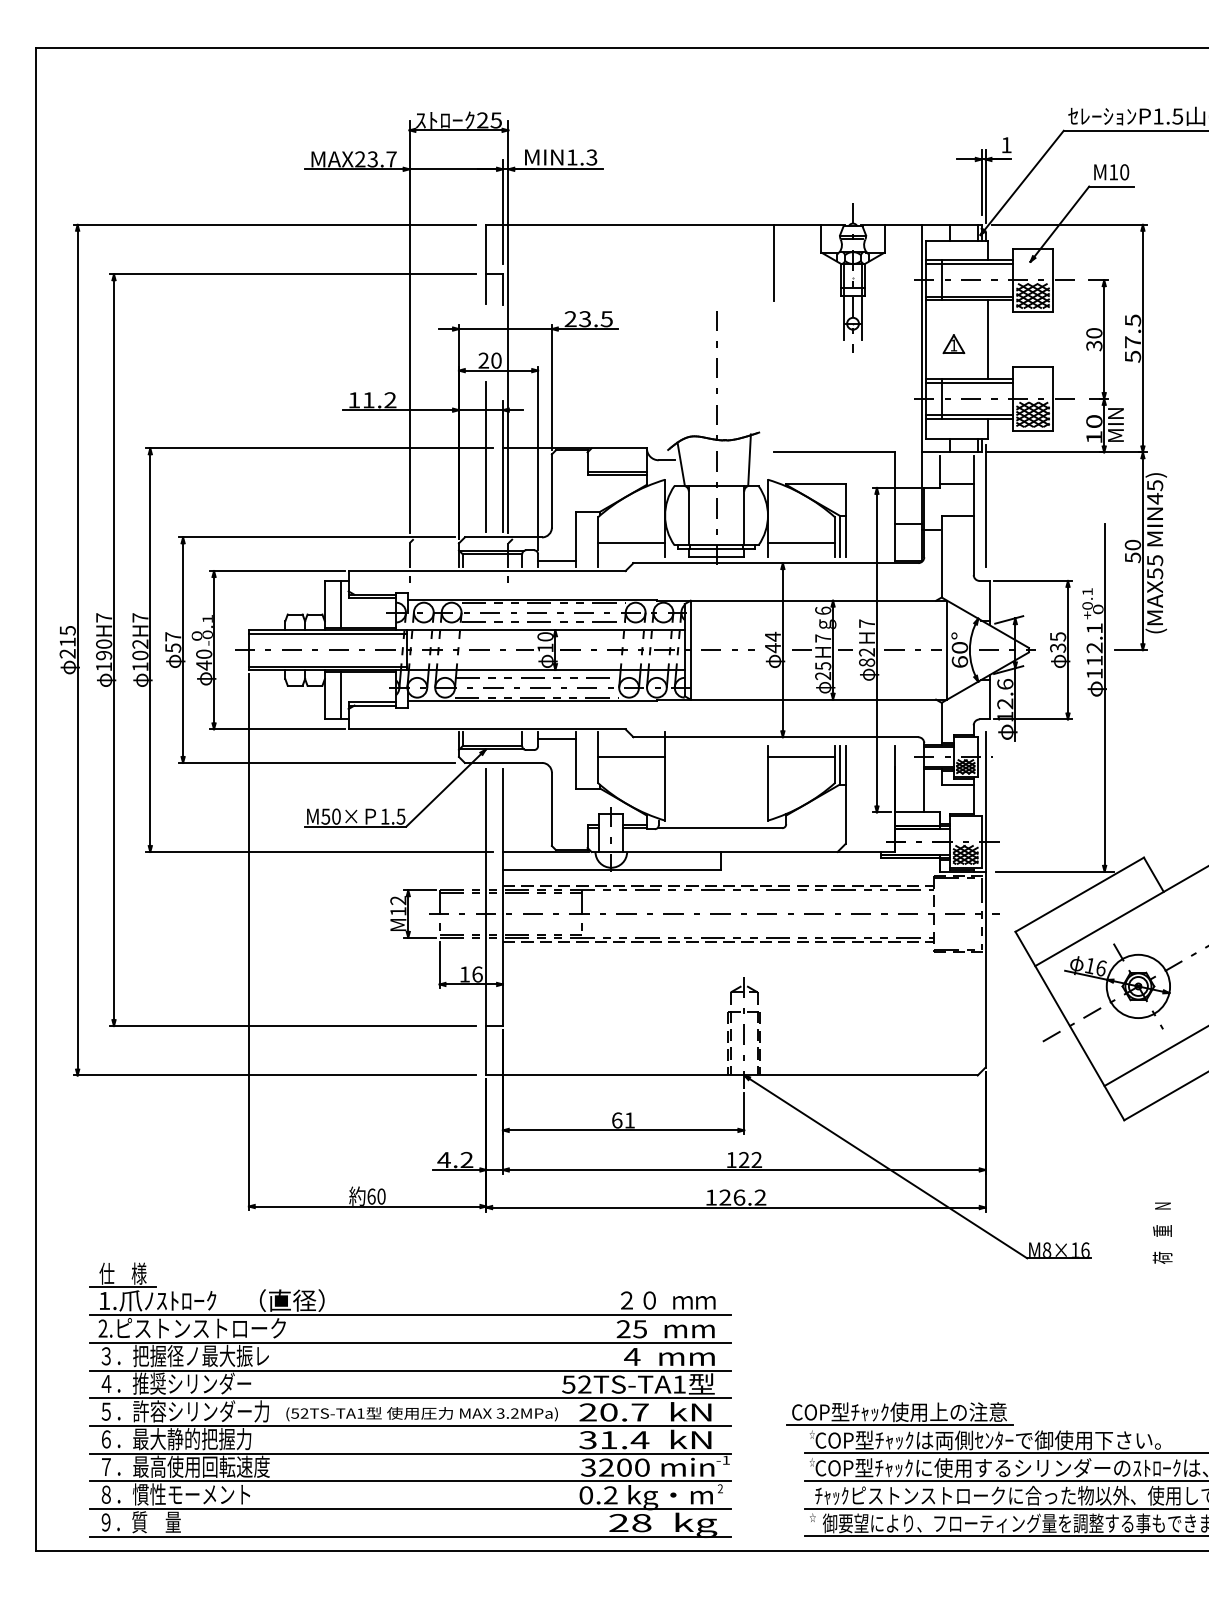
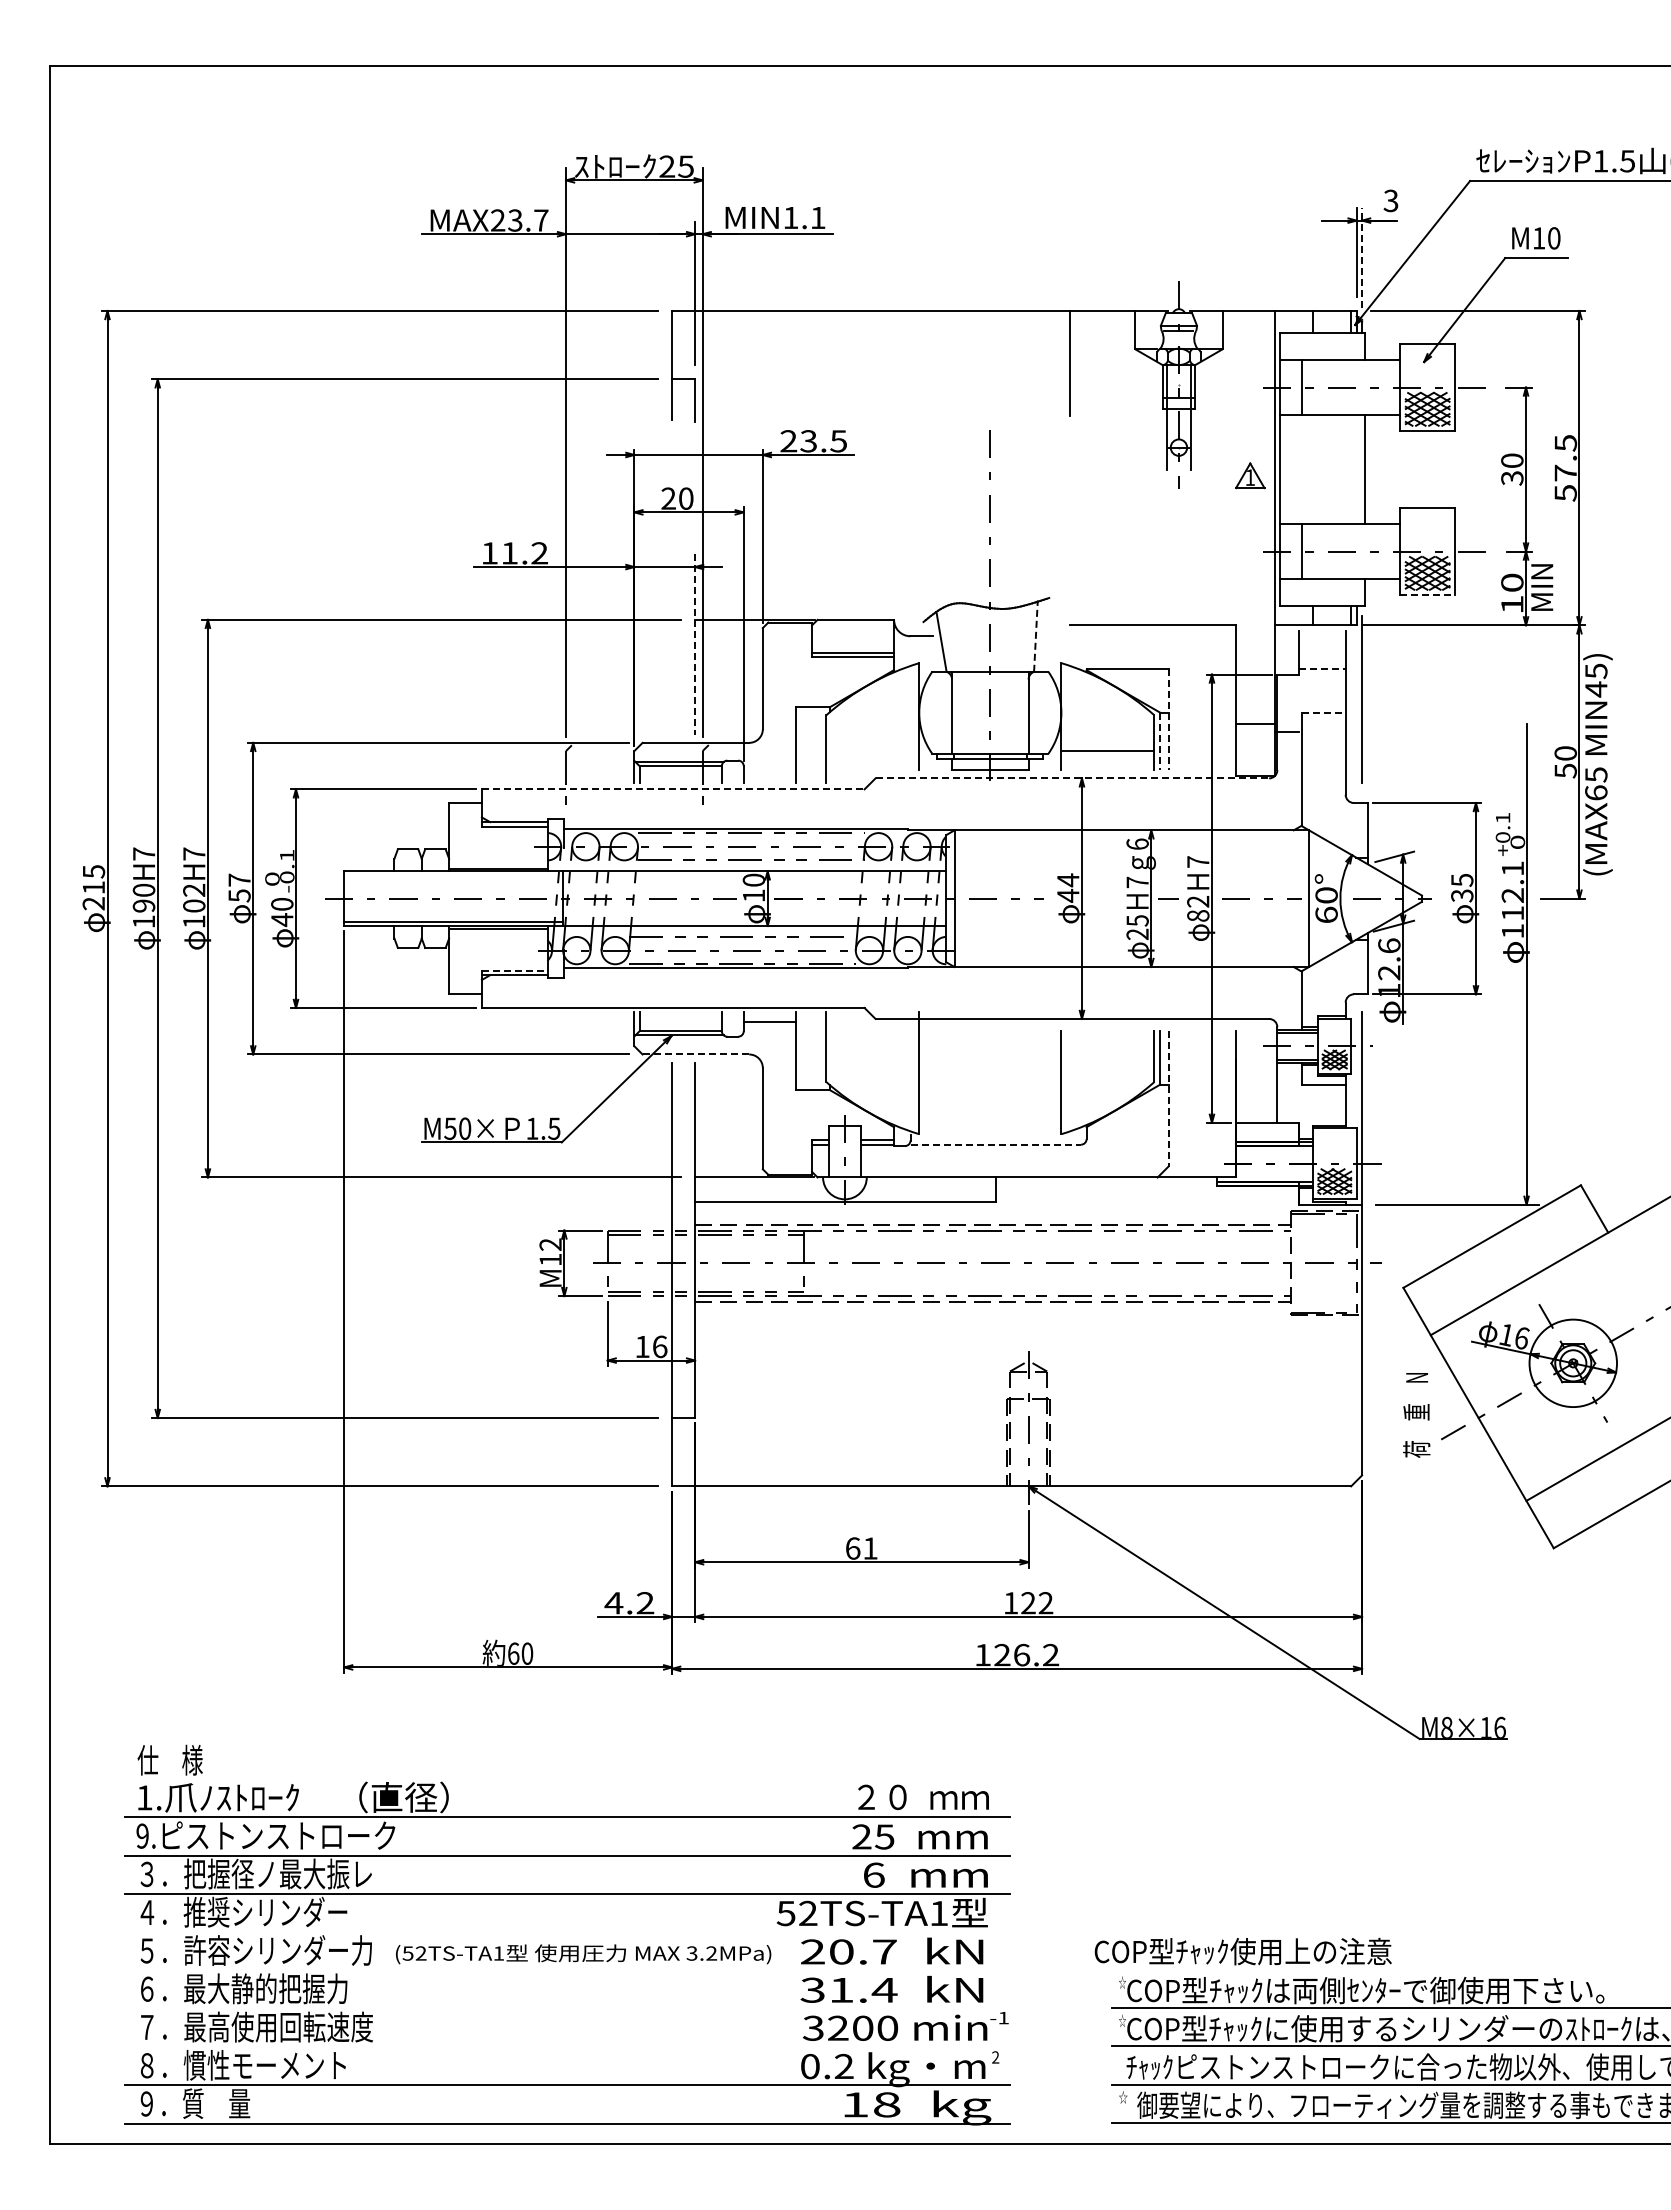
text: (1006, 144) -> (1390, 200), 1 -> 3
text: (591, 157) -> (817, 217), MIN1.3 -> MIN1.1
line: (985, 186) -> (1362, 258), solid -> dashed
line: (969, 263) -> (1340, 364), removed
line: (969, 296) -> (1340, 410), removed
part: (954, 343) -> (1250, 475), moved
line: (969, 382) -> (1340, 528), removed
line: (969, 415) -> (1340, 574), removed
line: (1033, 430) -> (1428, 595), solid -> dashed
line: (486, 456) -> (672, 631), removed
line: (749, 460) -> (1035, 636), solid -> dashed
line: (503, 466) -> (695, 644), solid -> dashed
line: (956, 484) -> (1322, 669), solid -> dashed
line: (957, 515) -> (1323, 712), solid -> dashed
line: (845, 520) -> (1168, 719), solid -> dashed
line: (839, 536) -> (1160, 741), solid -> dashed
line: (631, 543) -> (872, 751), removed
line: (556, 561) -> (769, 775), removed
line: (776, 563) -> (1072, 778), solid -> dashed
line: (487, 571) -> (673, 789), solid -> dashed
text: (1155, 573) -> (1596, 792), (MAX55 -> (MAX65
line: (340, 604) -> (470, 835), removed
line: (328, 633) -> (453, 875), removed
line: (801, 650) -> (1107, 898), removed
line: (340, 695) -> (470, 961), removed
line: (372, 702) -> (514, 970), solid -> dashed
line: (631, 757) -> (872, 1046), removed
line: (801, 757) -> (1107, 1046), removed
line: (503, 762) -> (696, 1054), solid -> dashed
line: (845, 794) -> (1168, 1098), solid -> dashed
line: (721, 828) -> (996, 1144), solid -> dashed
text: (1162, 1233) -> (1416, 1415), moved
line: (123, 1287) -> (170, 1779), removed
text: (102, 1328) -> (142, 1836), 2. -> 9.
text: (632, 1356) -> (873, 1874), 4 -> 6
line: (410, 1398) -> (567, 1932), removed
line: (410, 1425) -> (567, 1970), removed
line: (899, 1425) -> (1243, 1969), removed
line: (410, 1453) -> (567, 2008), removed
line: (410, 1481) -> (567, 2047), removed
text: (618, 1522) -> (855, 2104), 28 -> 18

